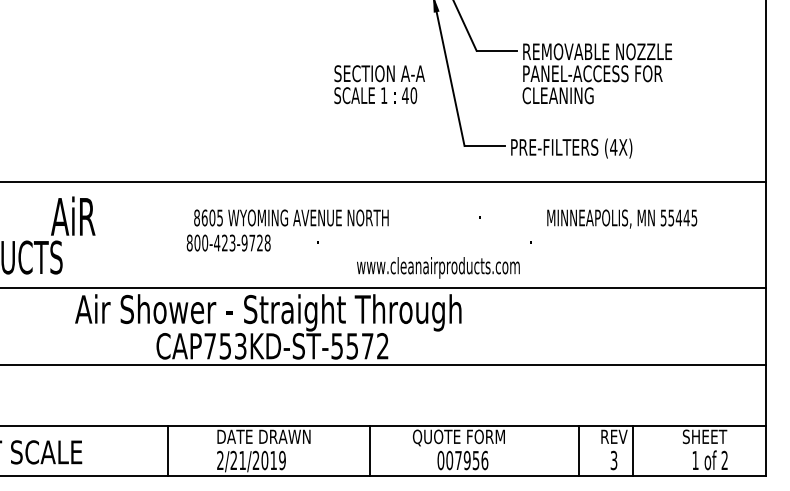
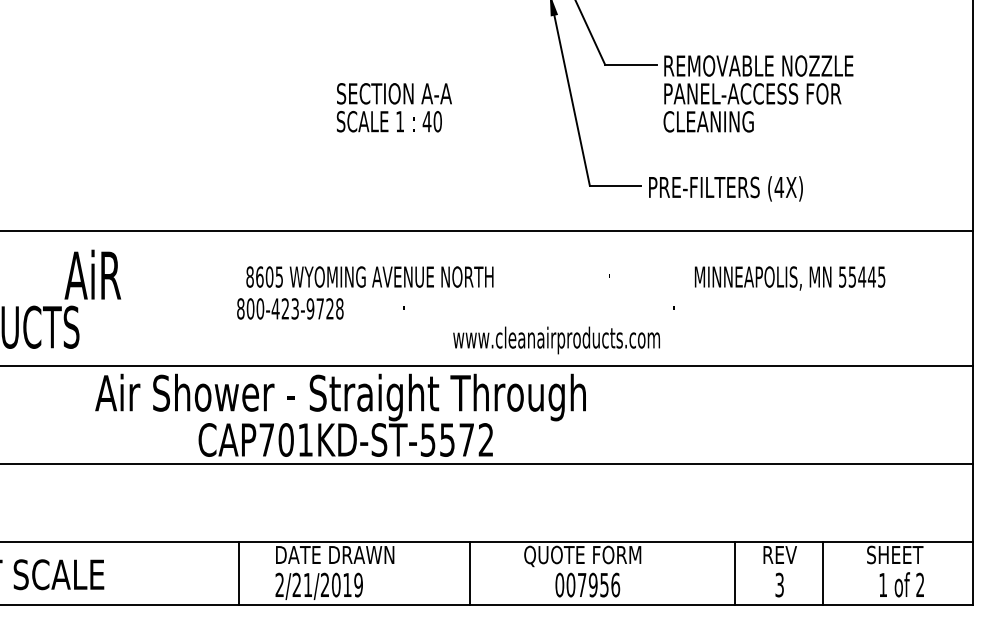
text: (379, 84) -> (394, 107), moved
text: (232, 346) -> (295, 440), CAP753KD-ST-5572 -> CAP701KD-ST-5572
line: (167, 451) -> (237, 573), moved
line: (633, 451) -> (823, 573), moved

